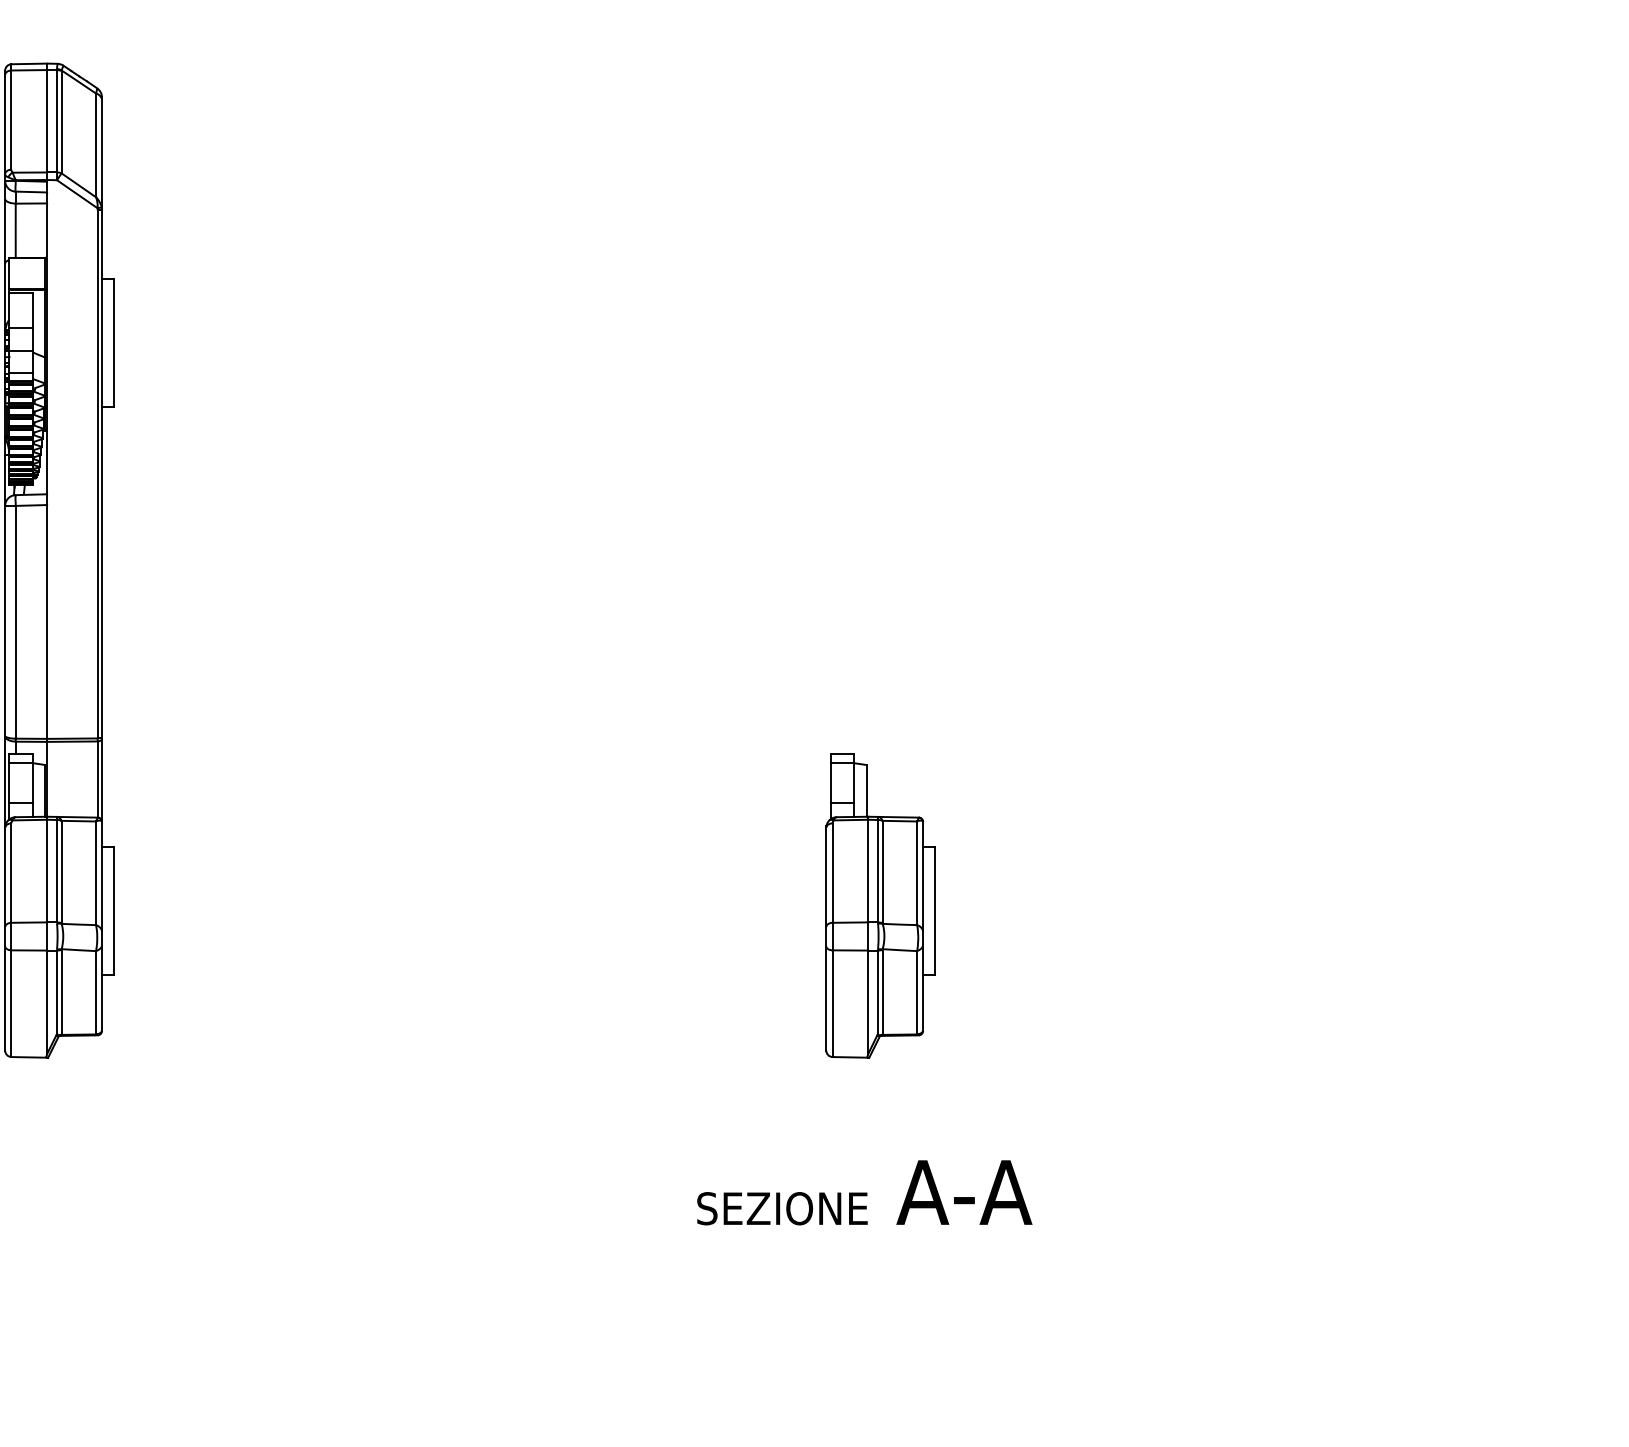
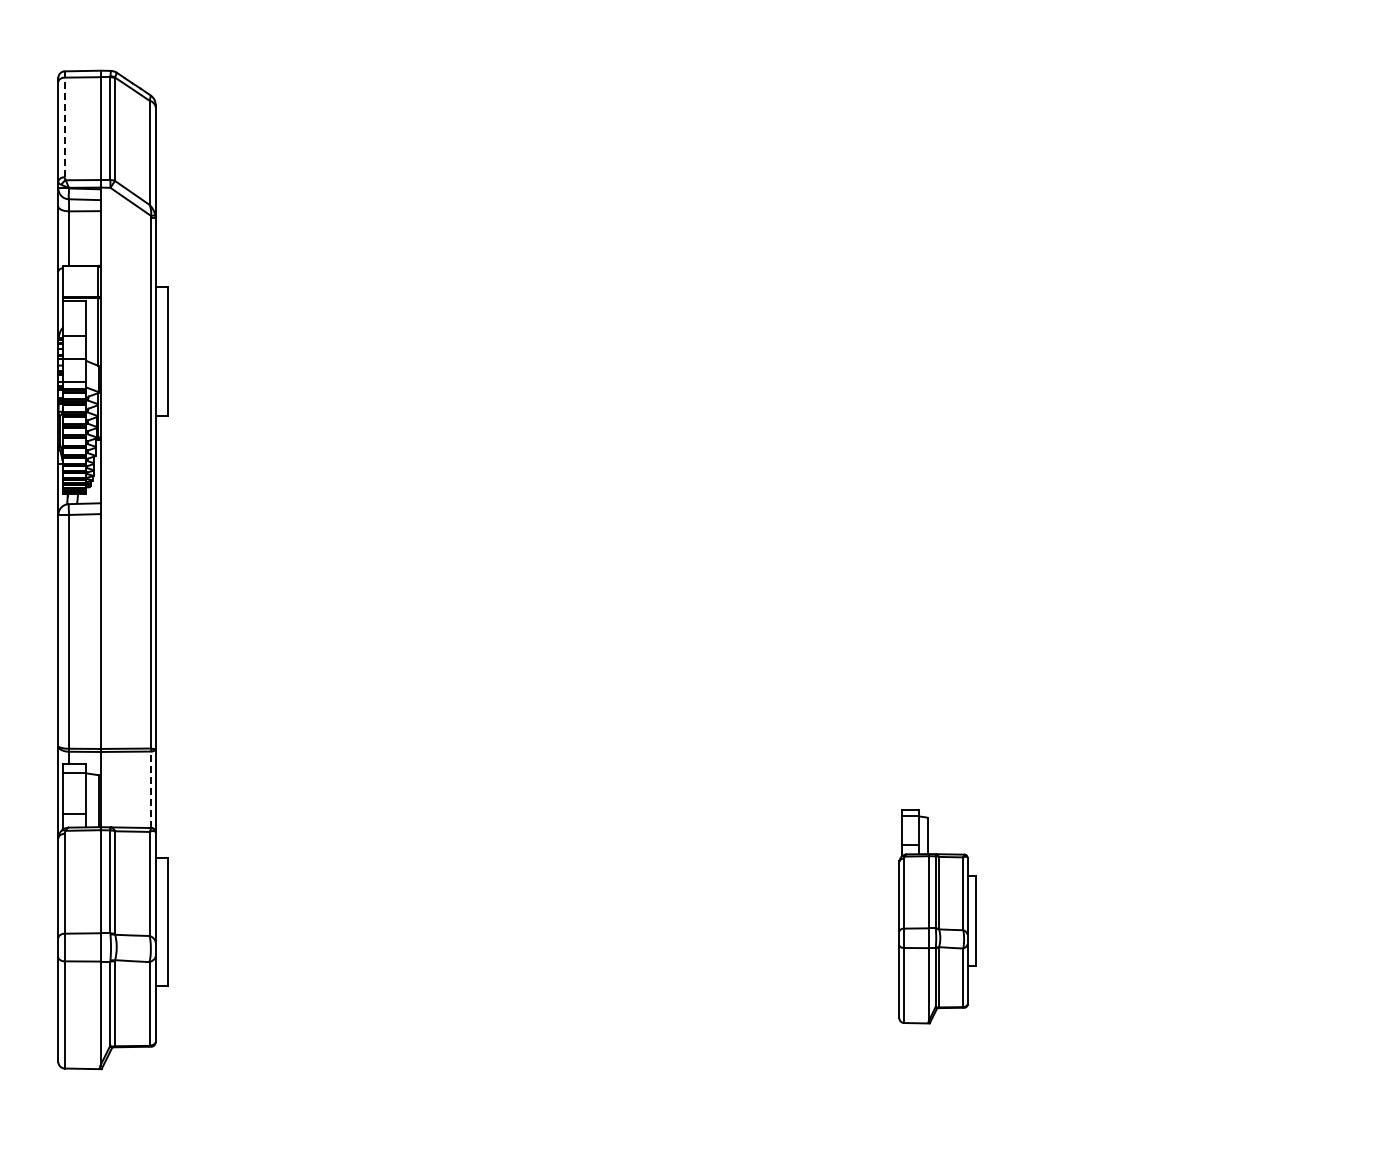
line: (11, 116) -> (64, 123), solid -> dashed
line: (97, 779) -> (151, 789), solid -> dashed
part: (880, 905) -> (937, 916), size x0.7

